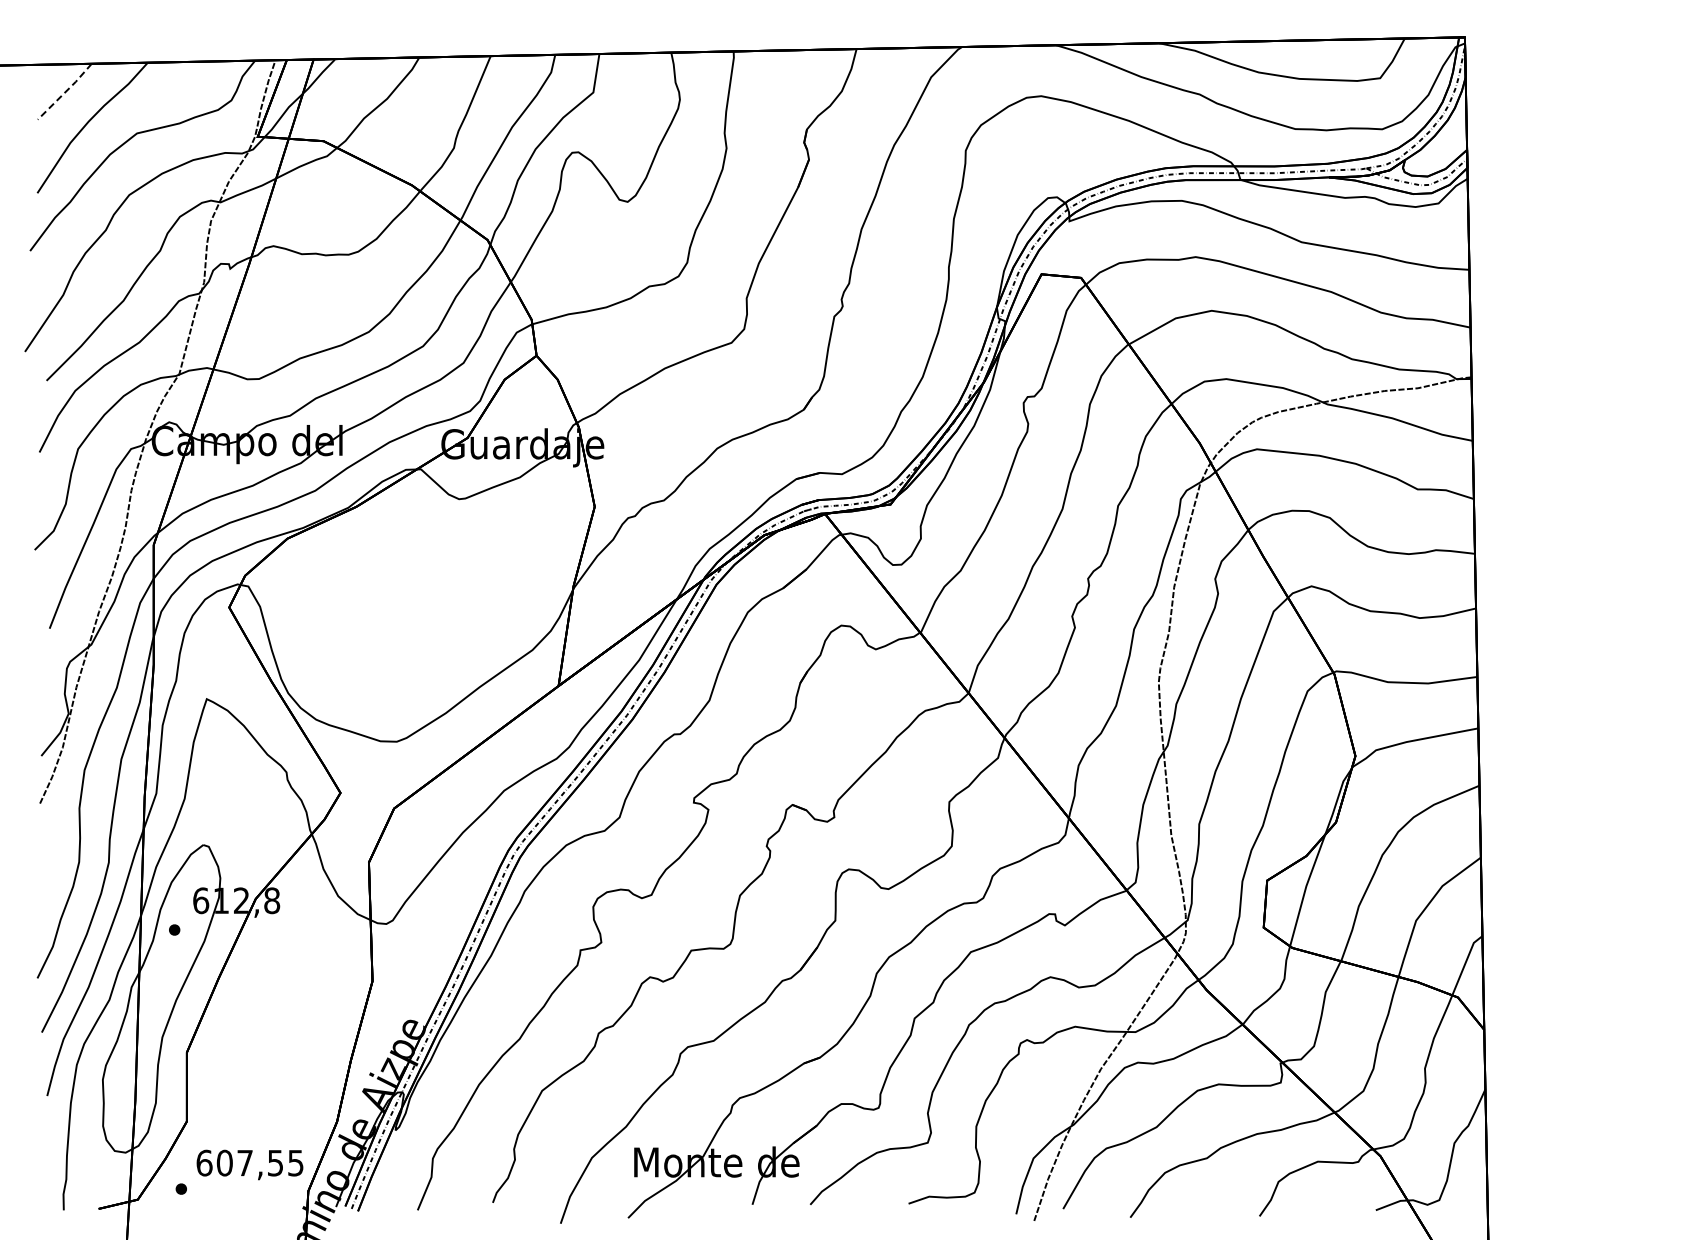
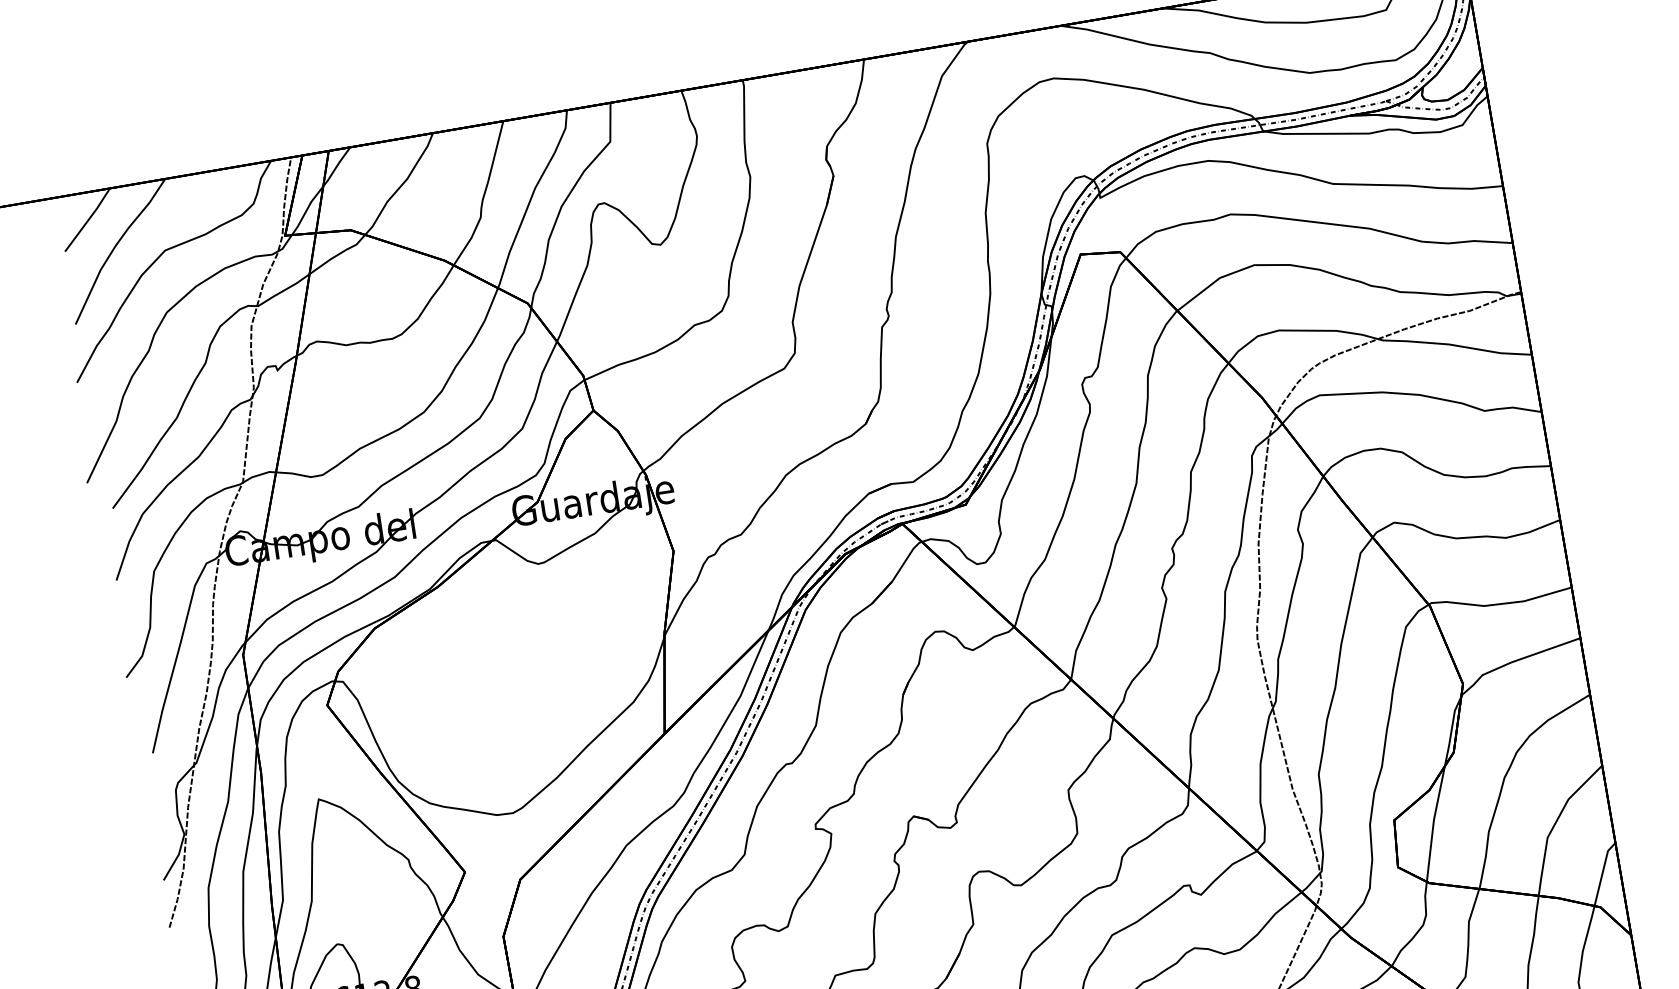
line: (65, 91) -> (88, 219), dashed -> solid

